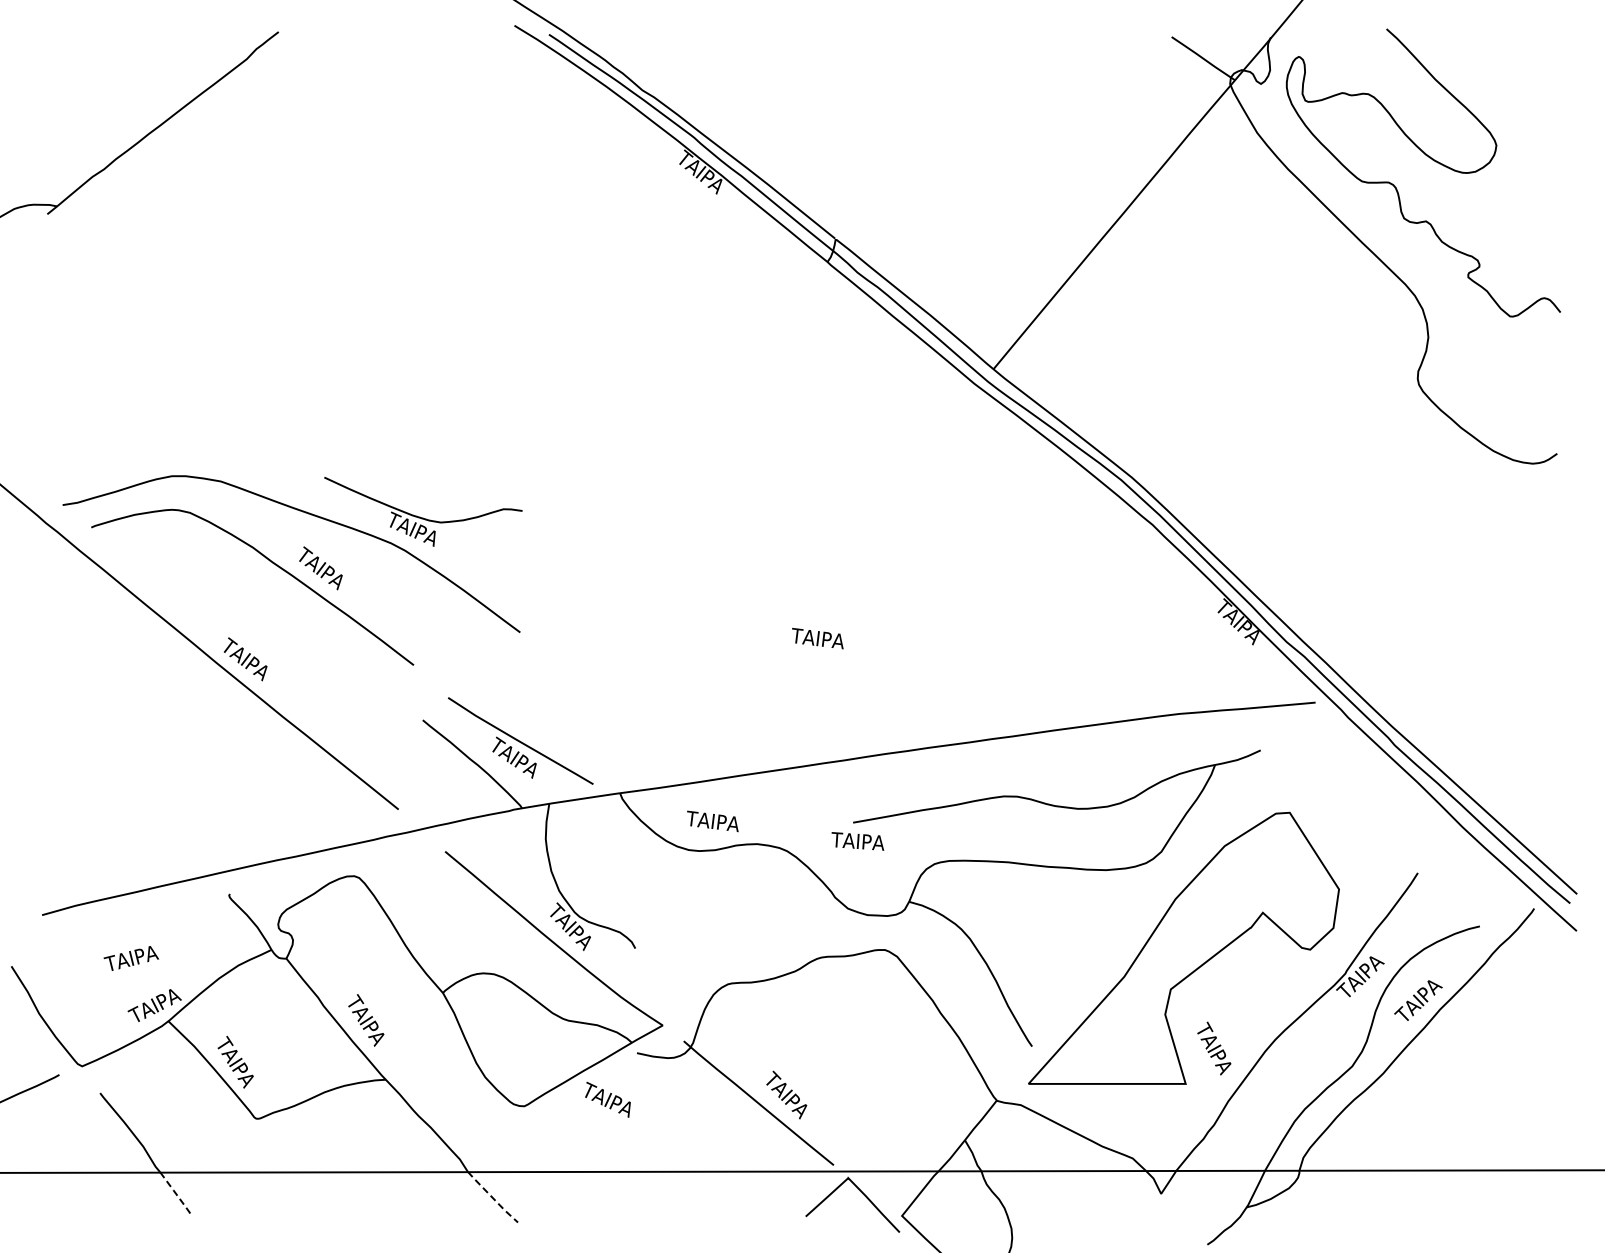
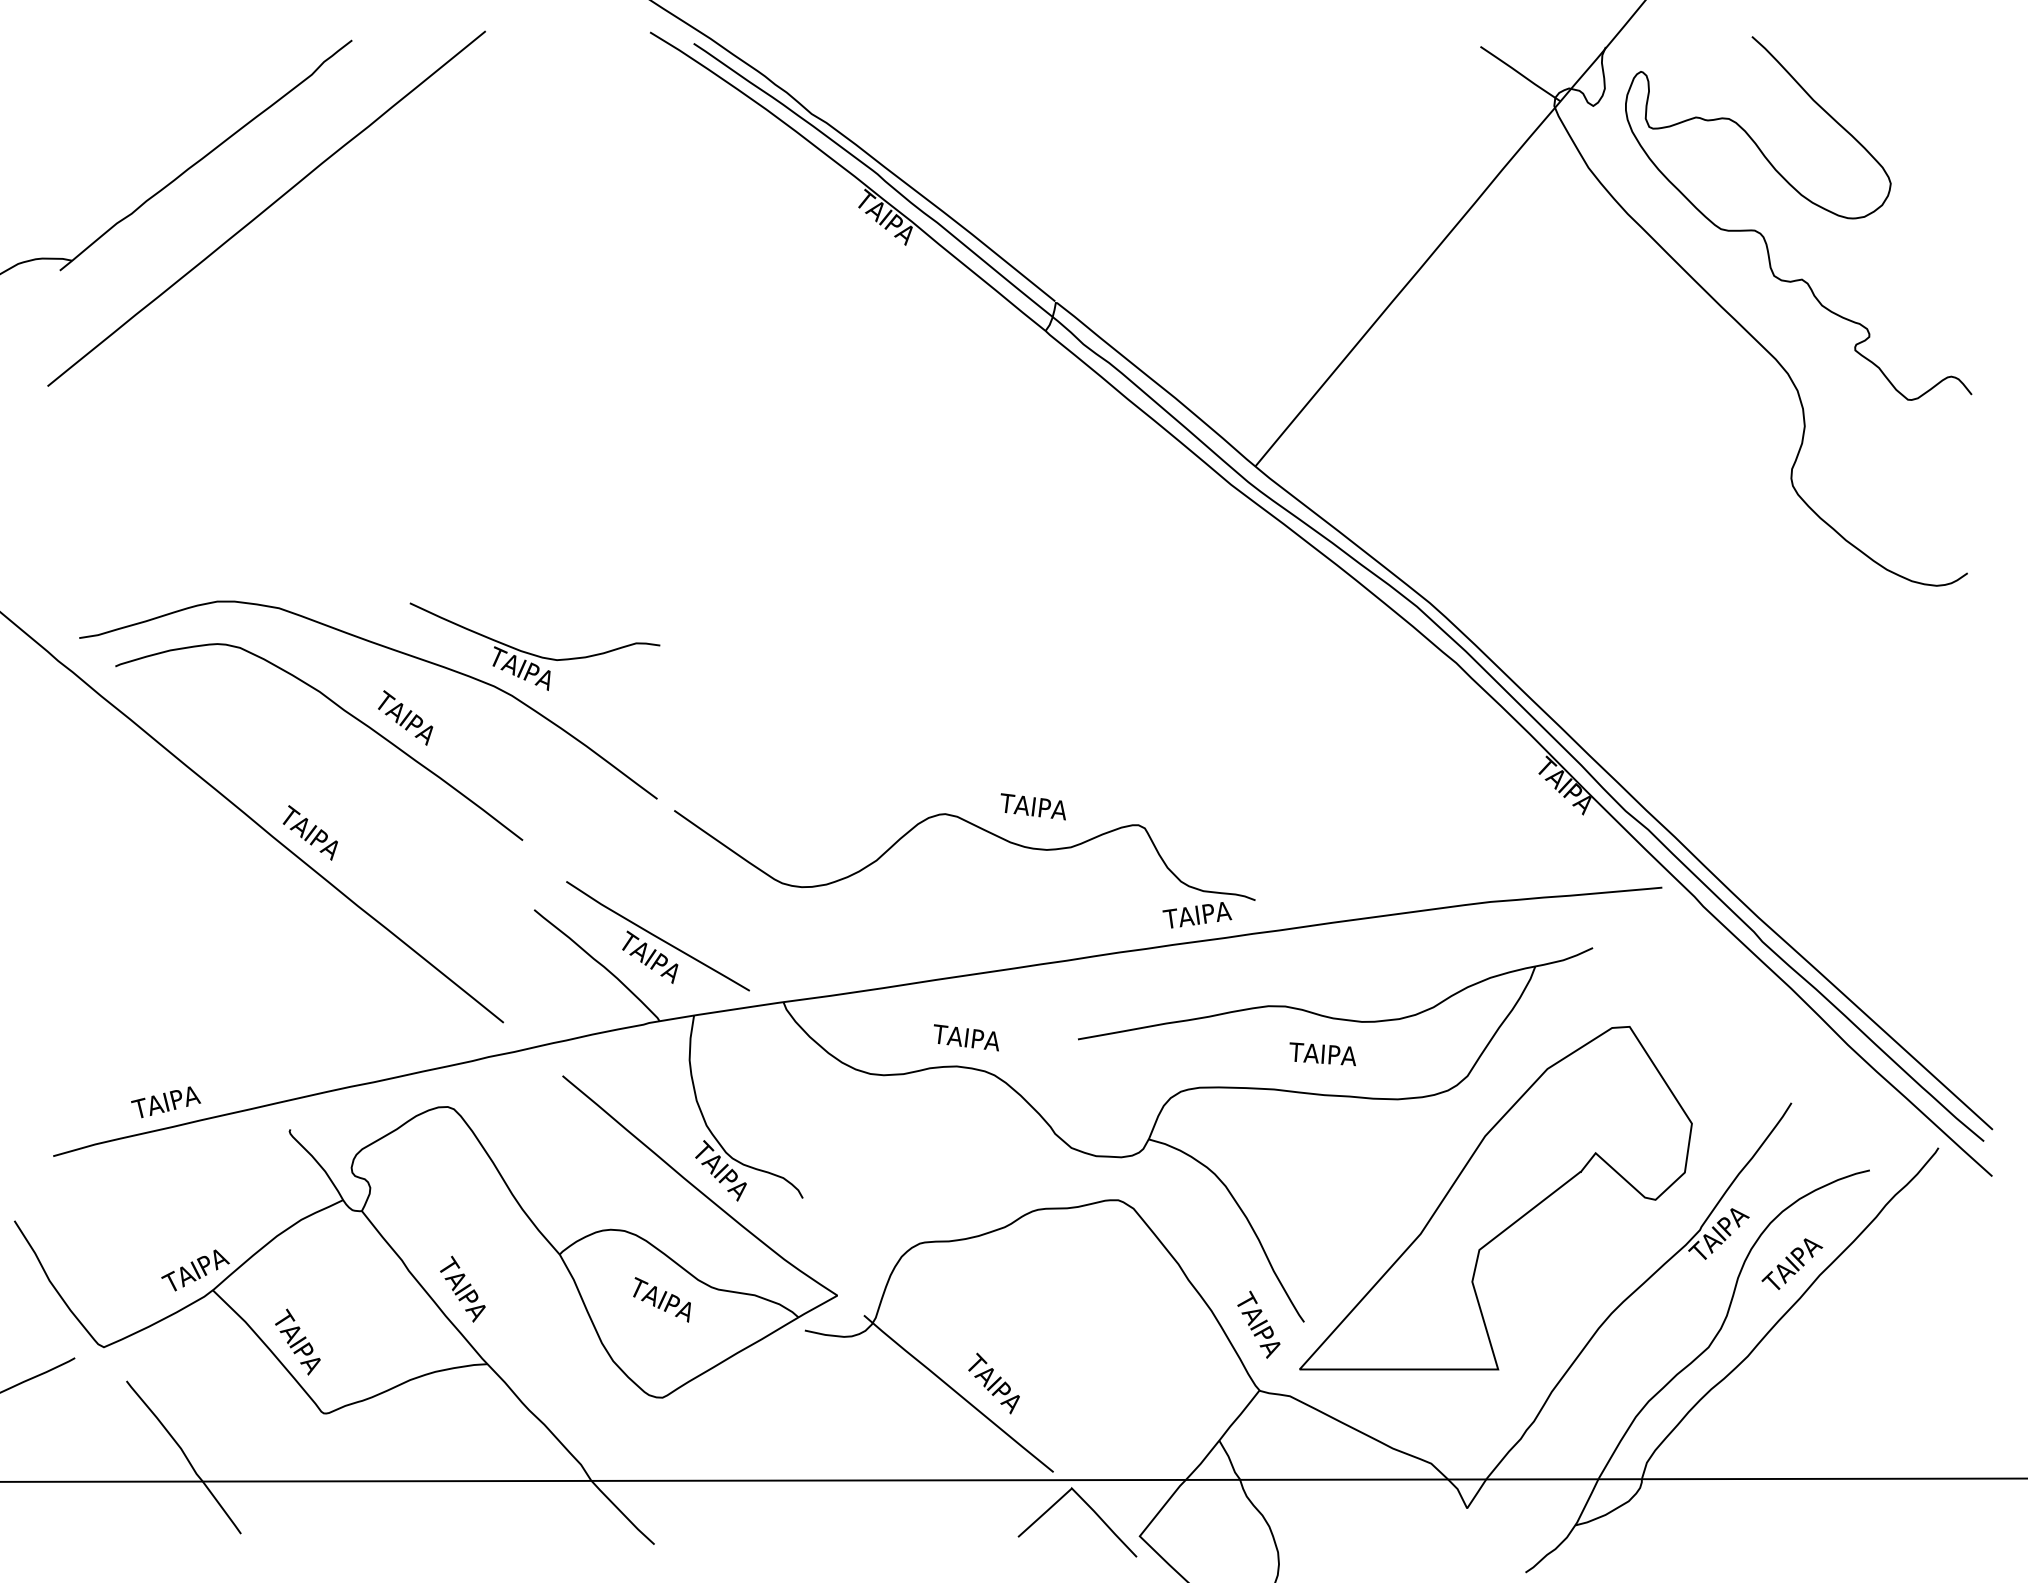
line: (210, 165) -> (266, 209), added
part: (777, 657) -> (982, 830), added
text: (712, 821) -> (965, 1037), moved
text: (857, 841) -> (1322, 1054), moved
text: (131, 958) -> (166, 1102), moved
text: (1214, 1048) -> (1259, 1324), moved
text: (607, 1099) -> (661, 1299), moved
line: (175, 1193) -> (221, 1507), dashed -> solid
line: (492, 1197) -> (622, 1512), dashed -> solid

